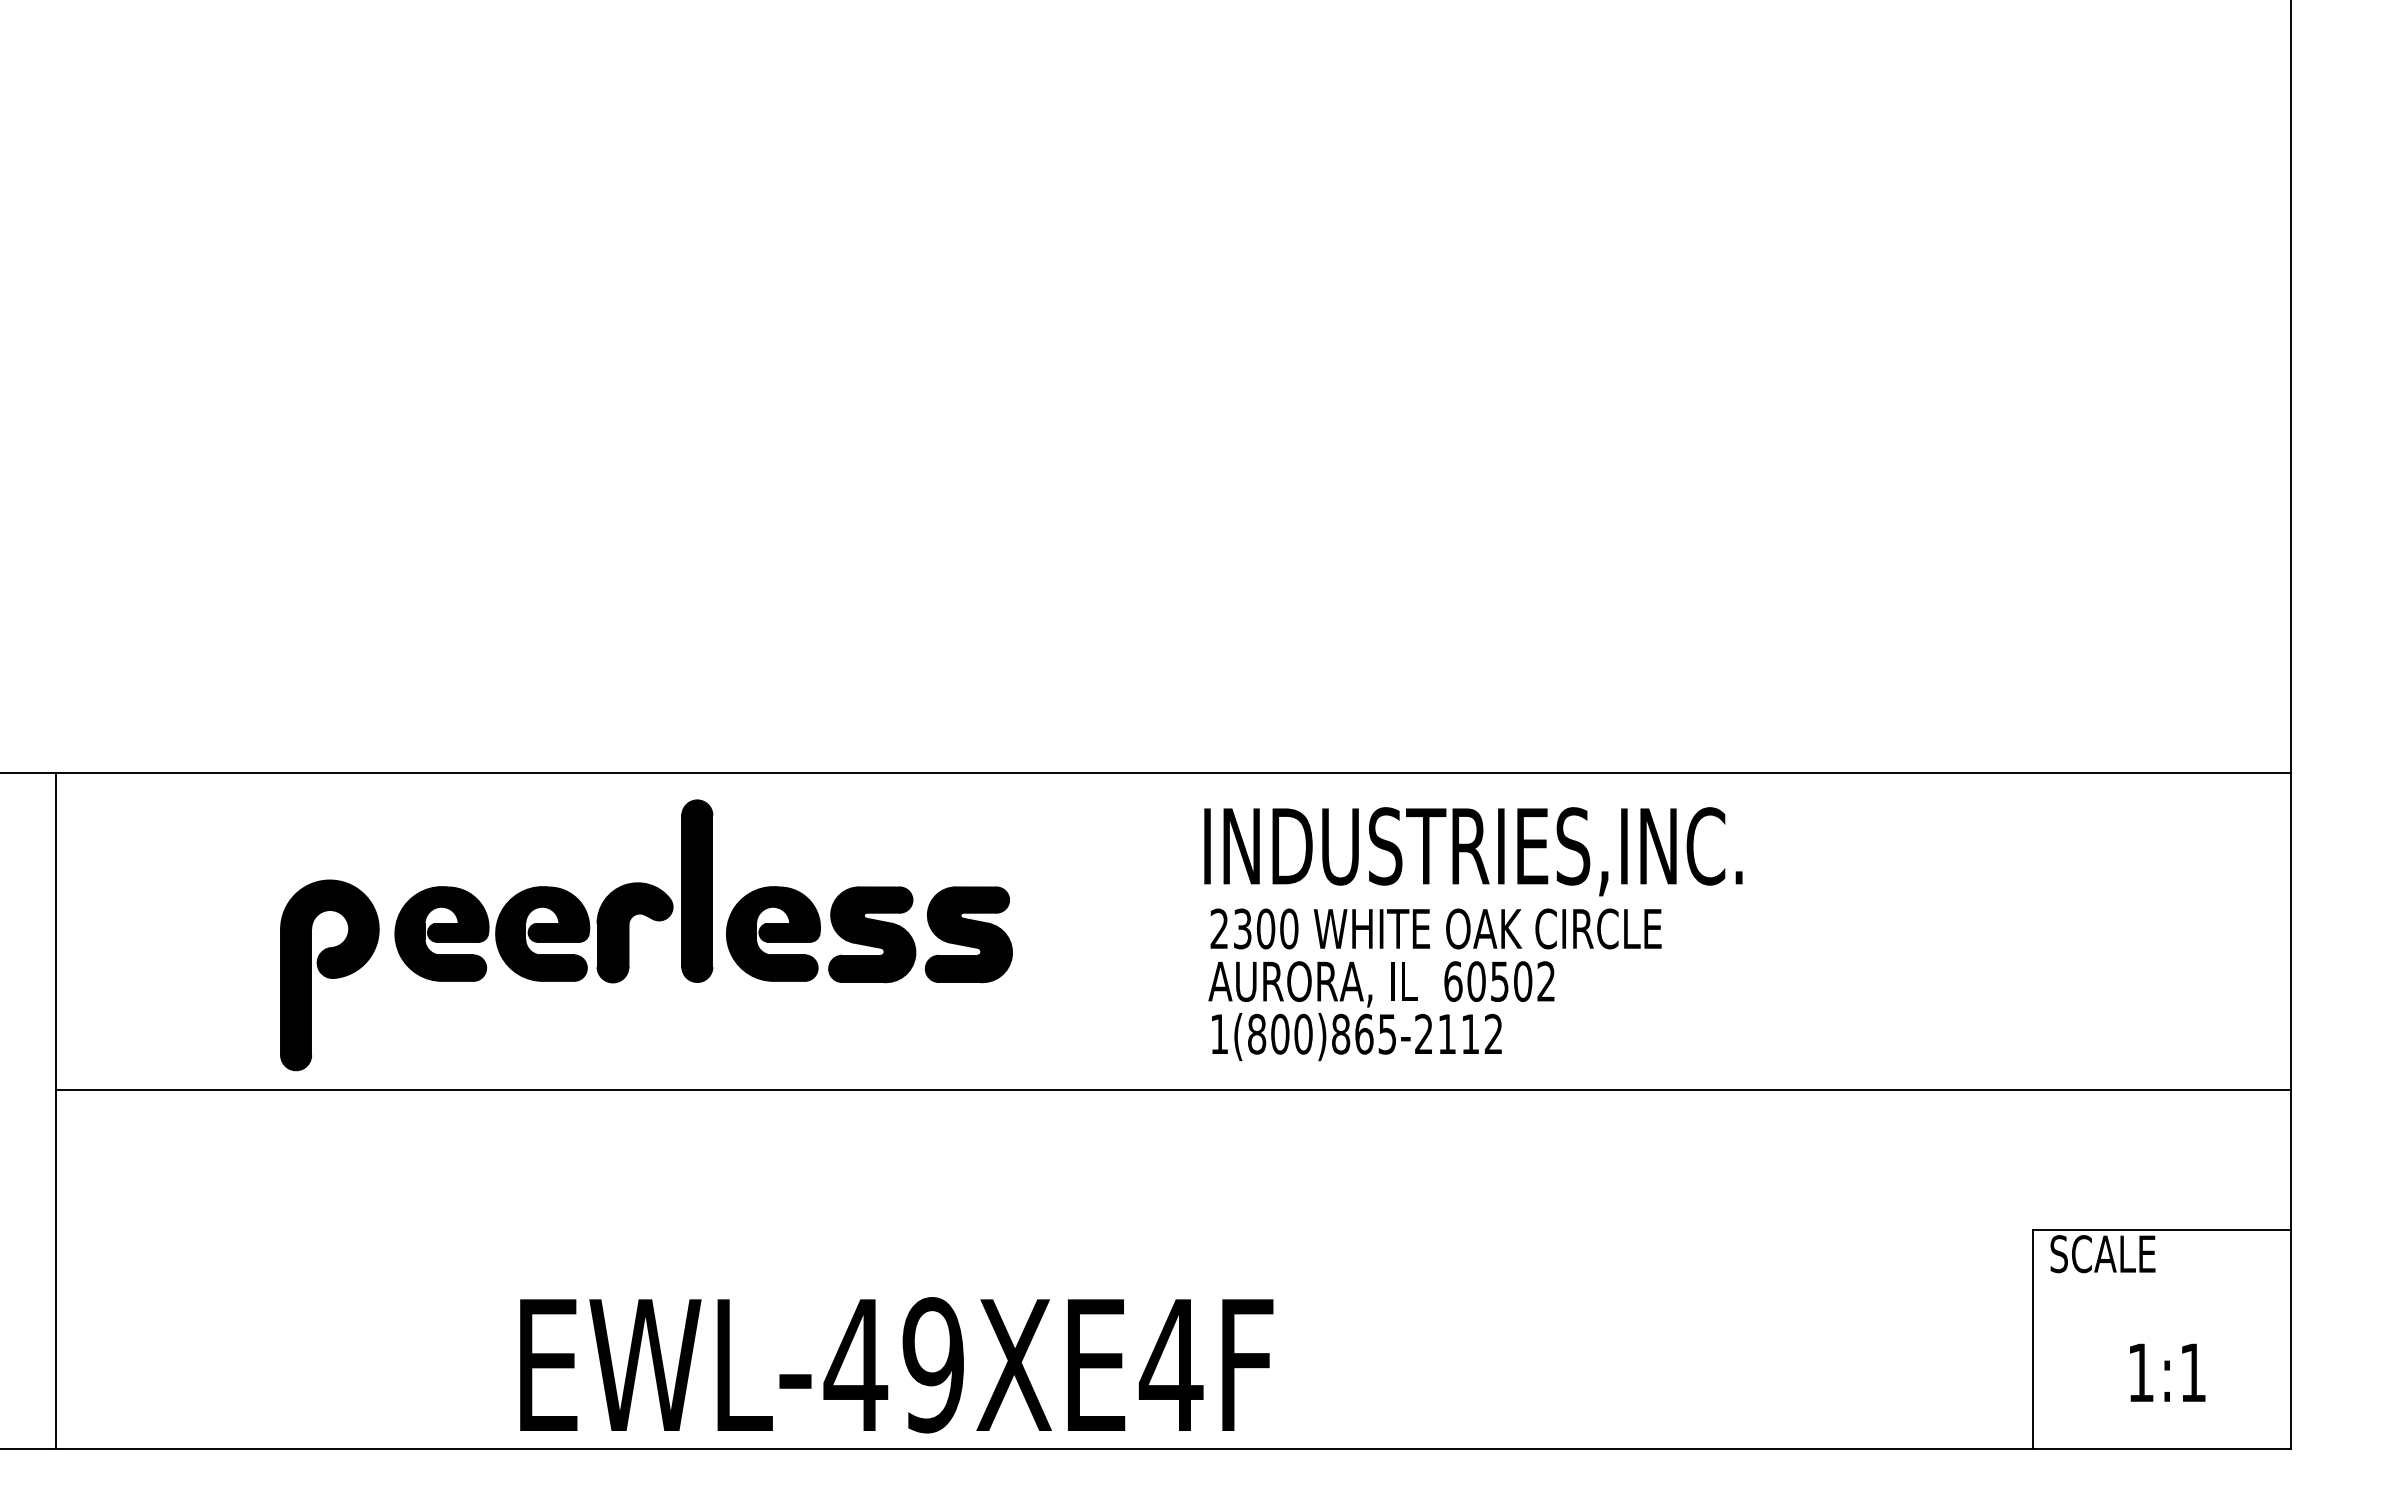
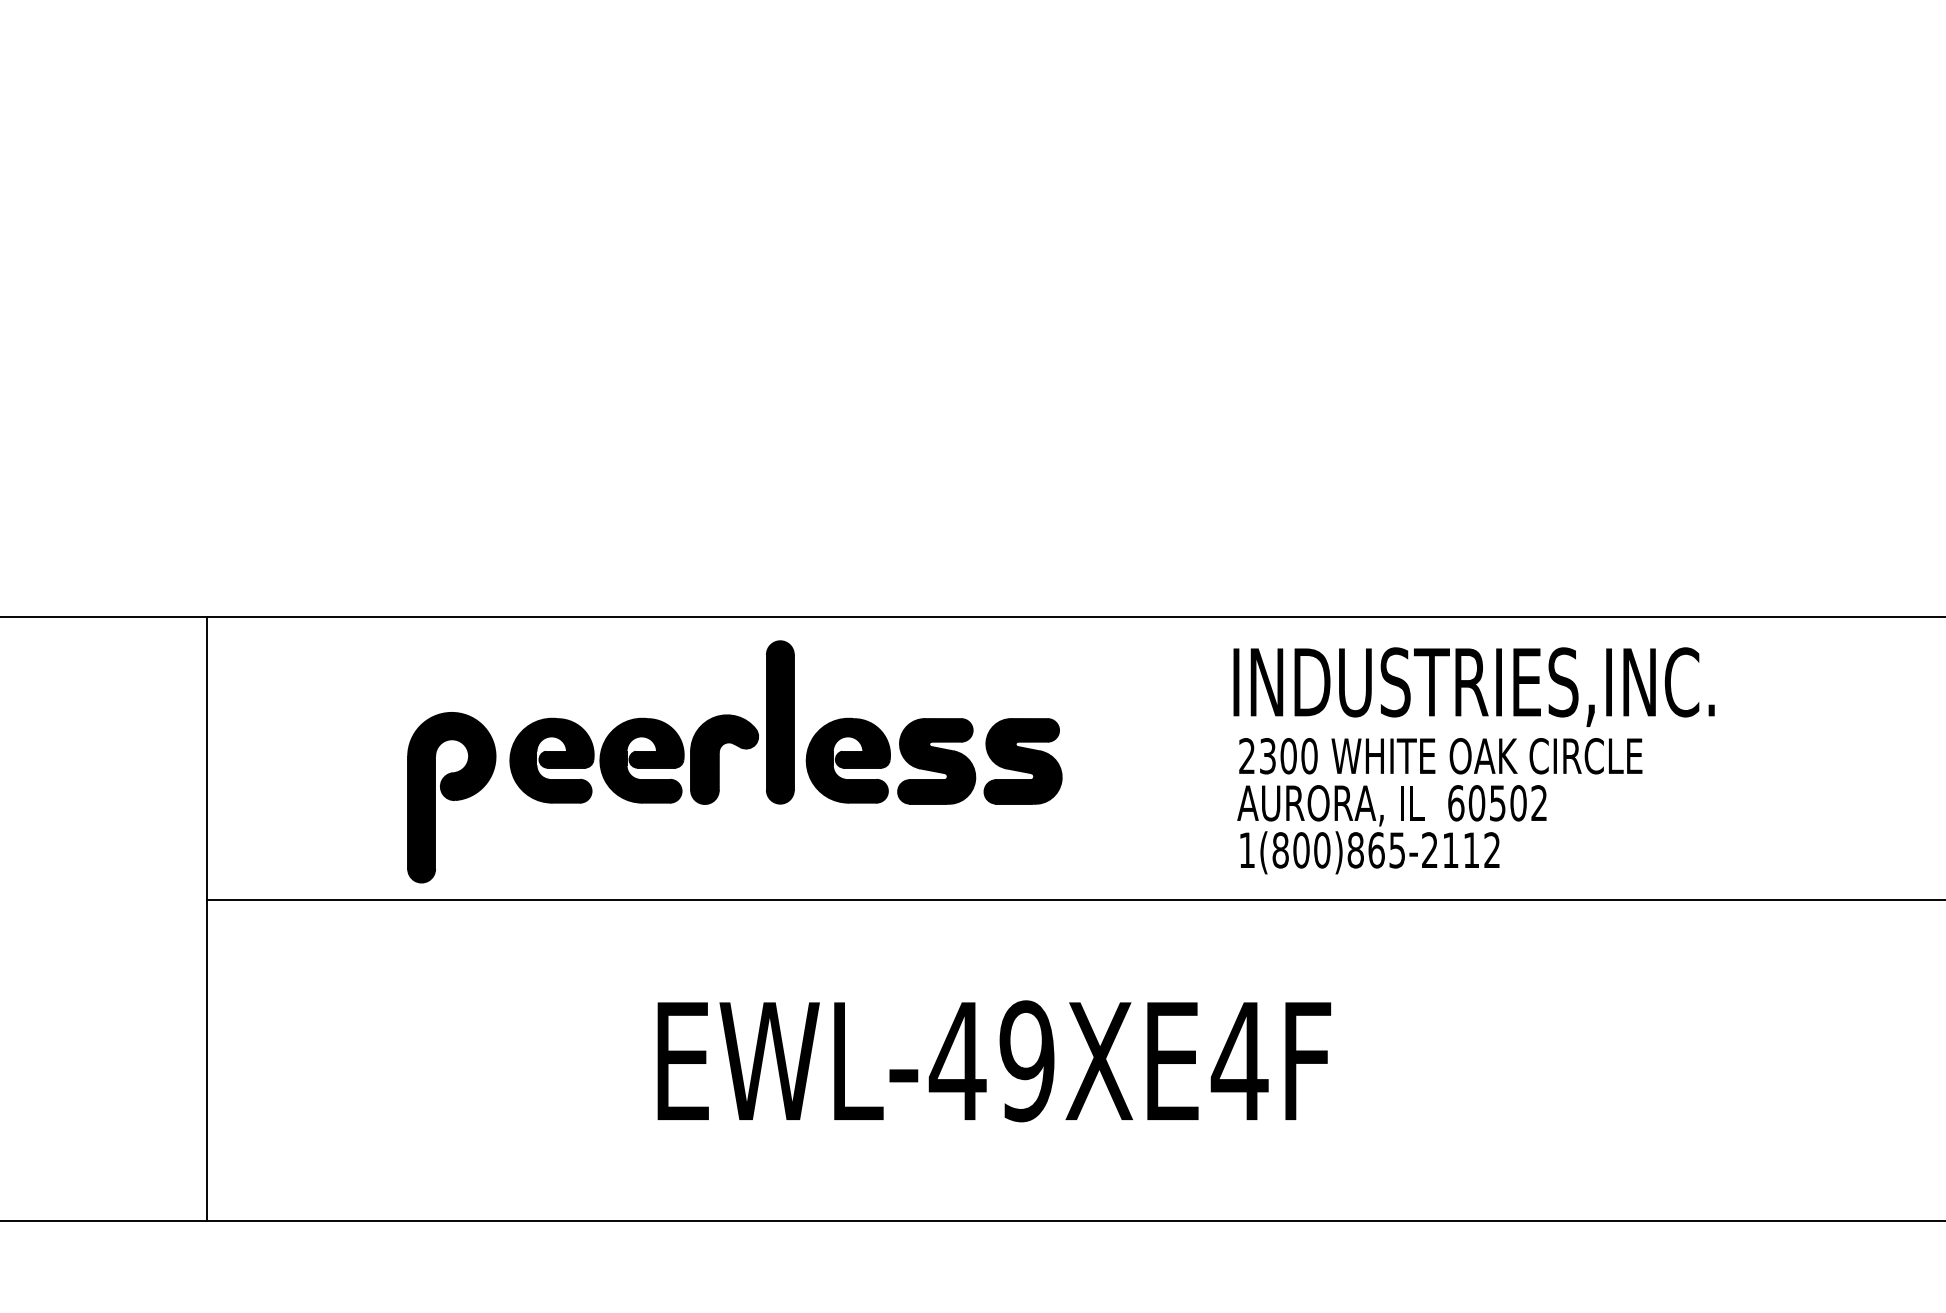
text: (896, 1365) -> (994, 1061), moved

